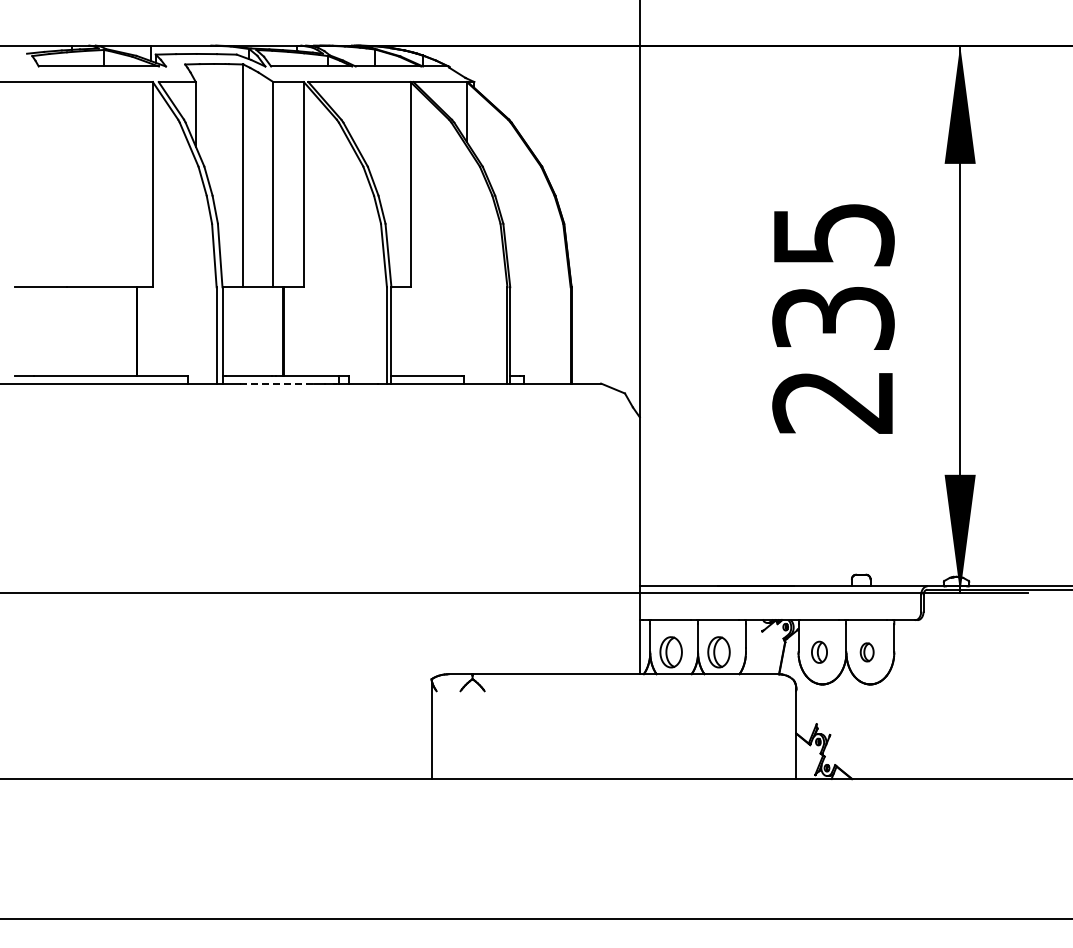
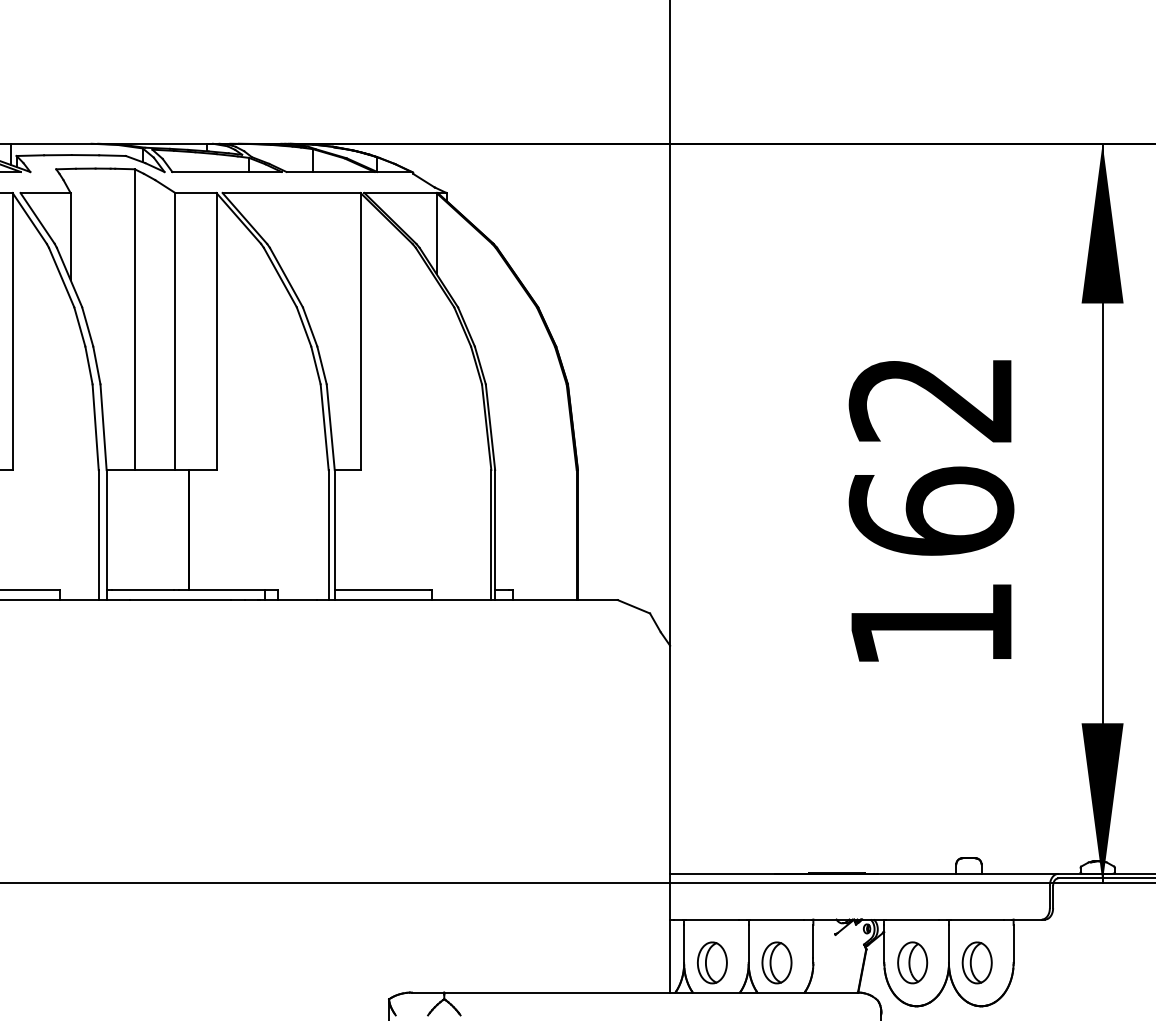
text: (833, 318) -> (931, 512), 235 -> 162
line: (277, 383) -> (180, 599), dashed -> solid
part: (819, 652) -> (912, 963), size x1.43
part: (866, 652) -> (976, 963), size x1.67

